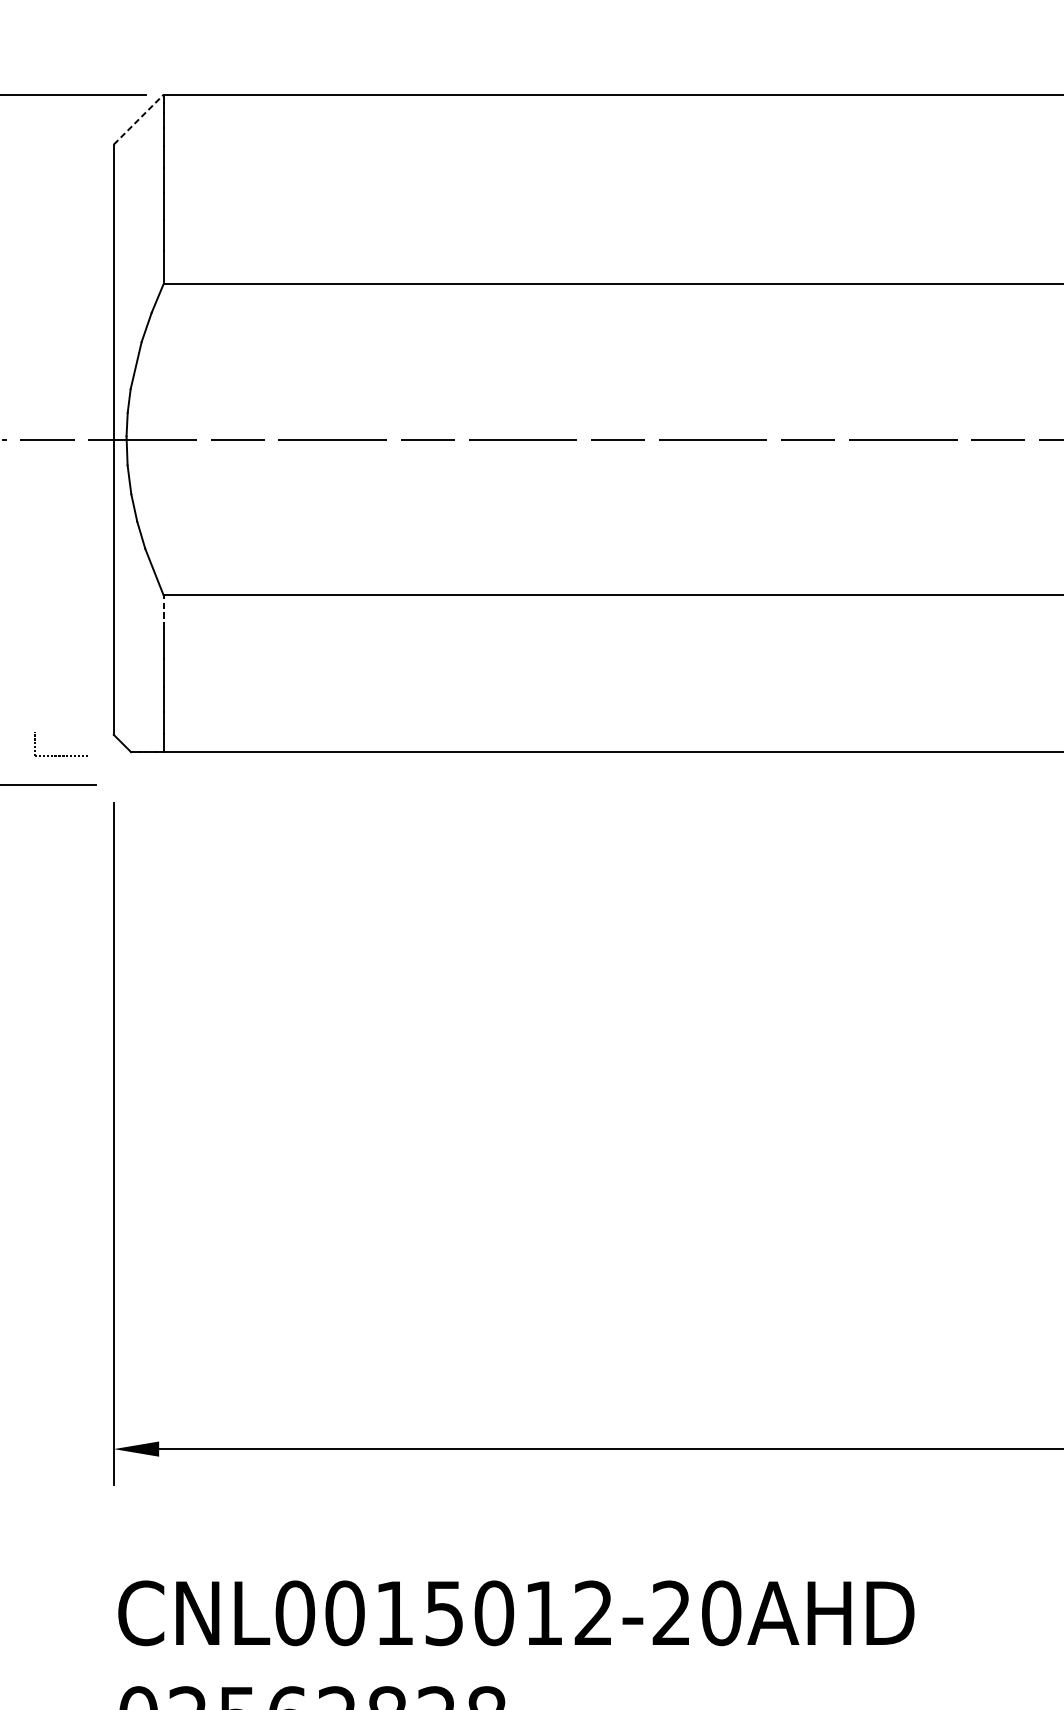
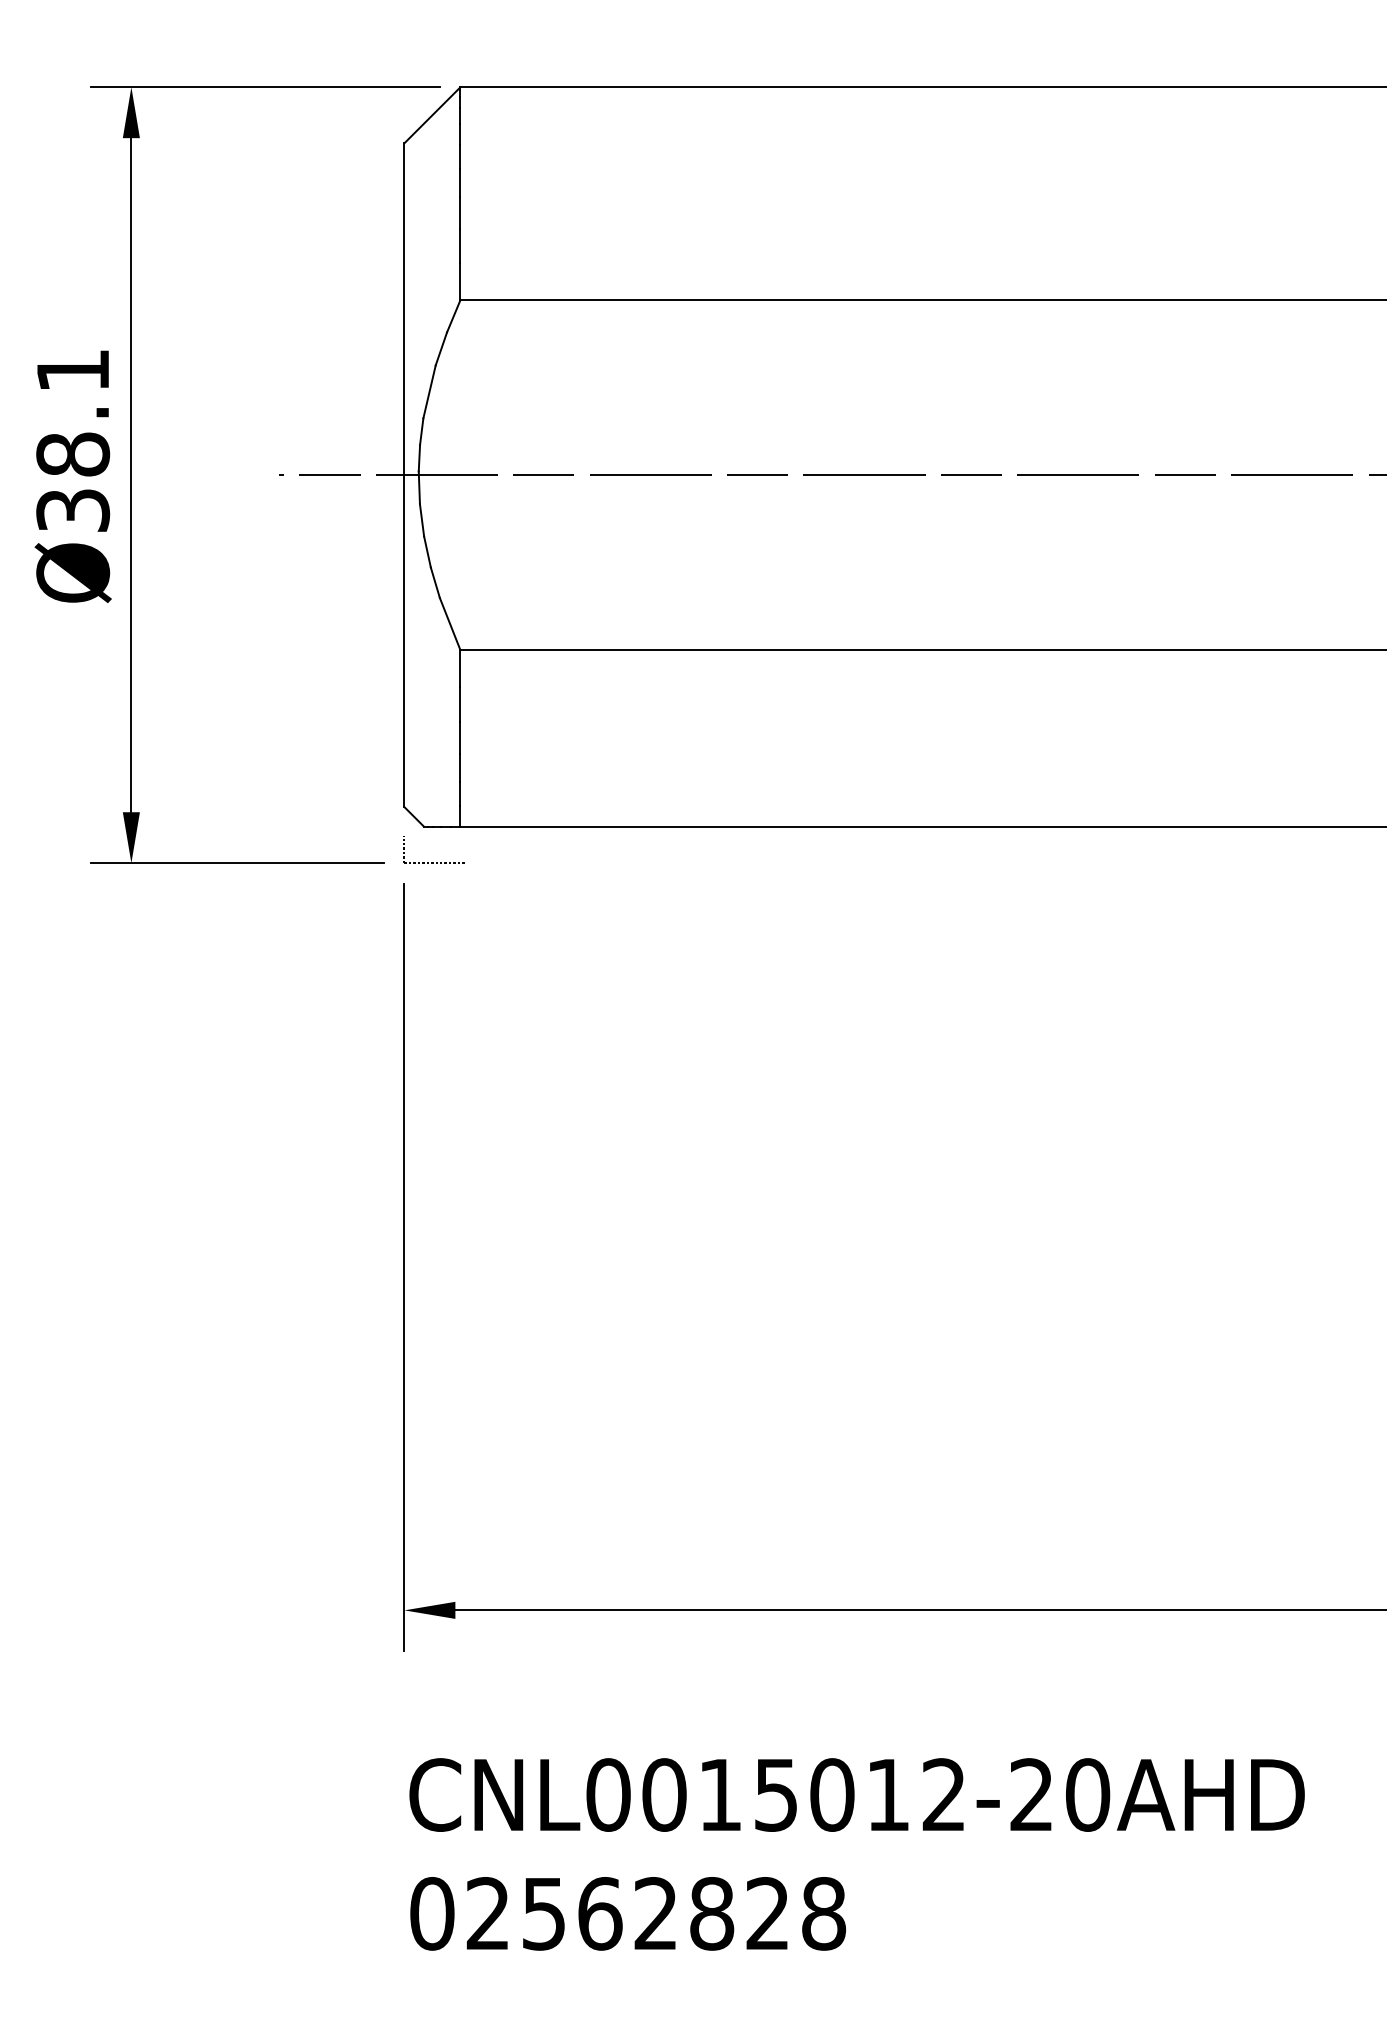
line: (138, 119) -> (432, 115), dashed -> solid
line: (163, 611) -> (460, 668), dashed -> solid
part: (60, 755) -> (433, 862), moved

